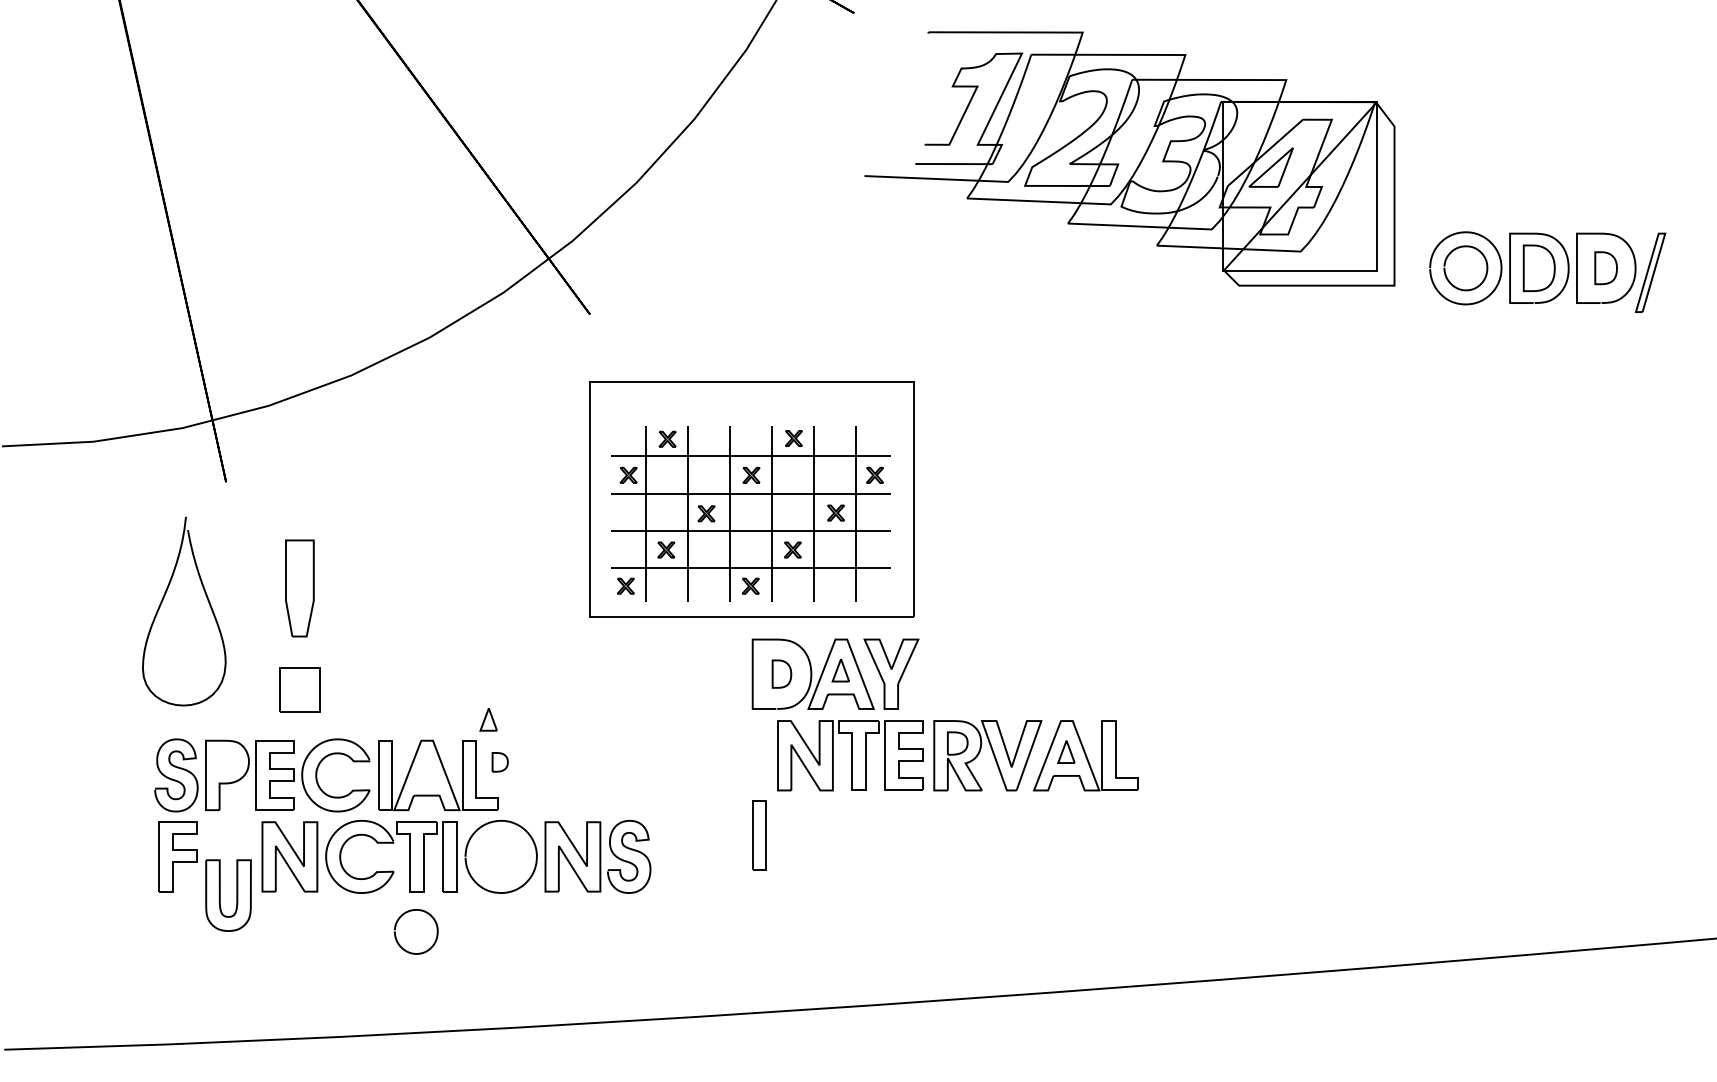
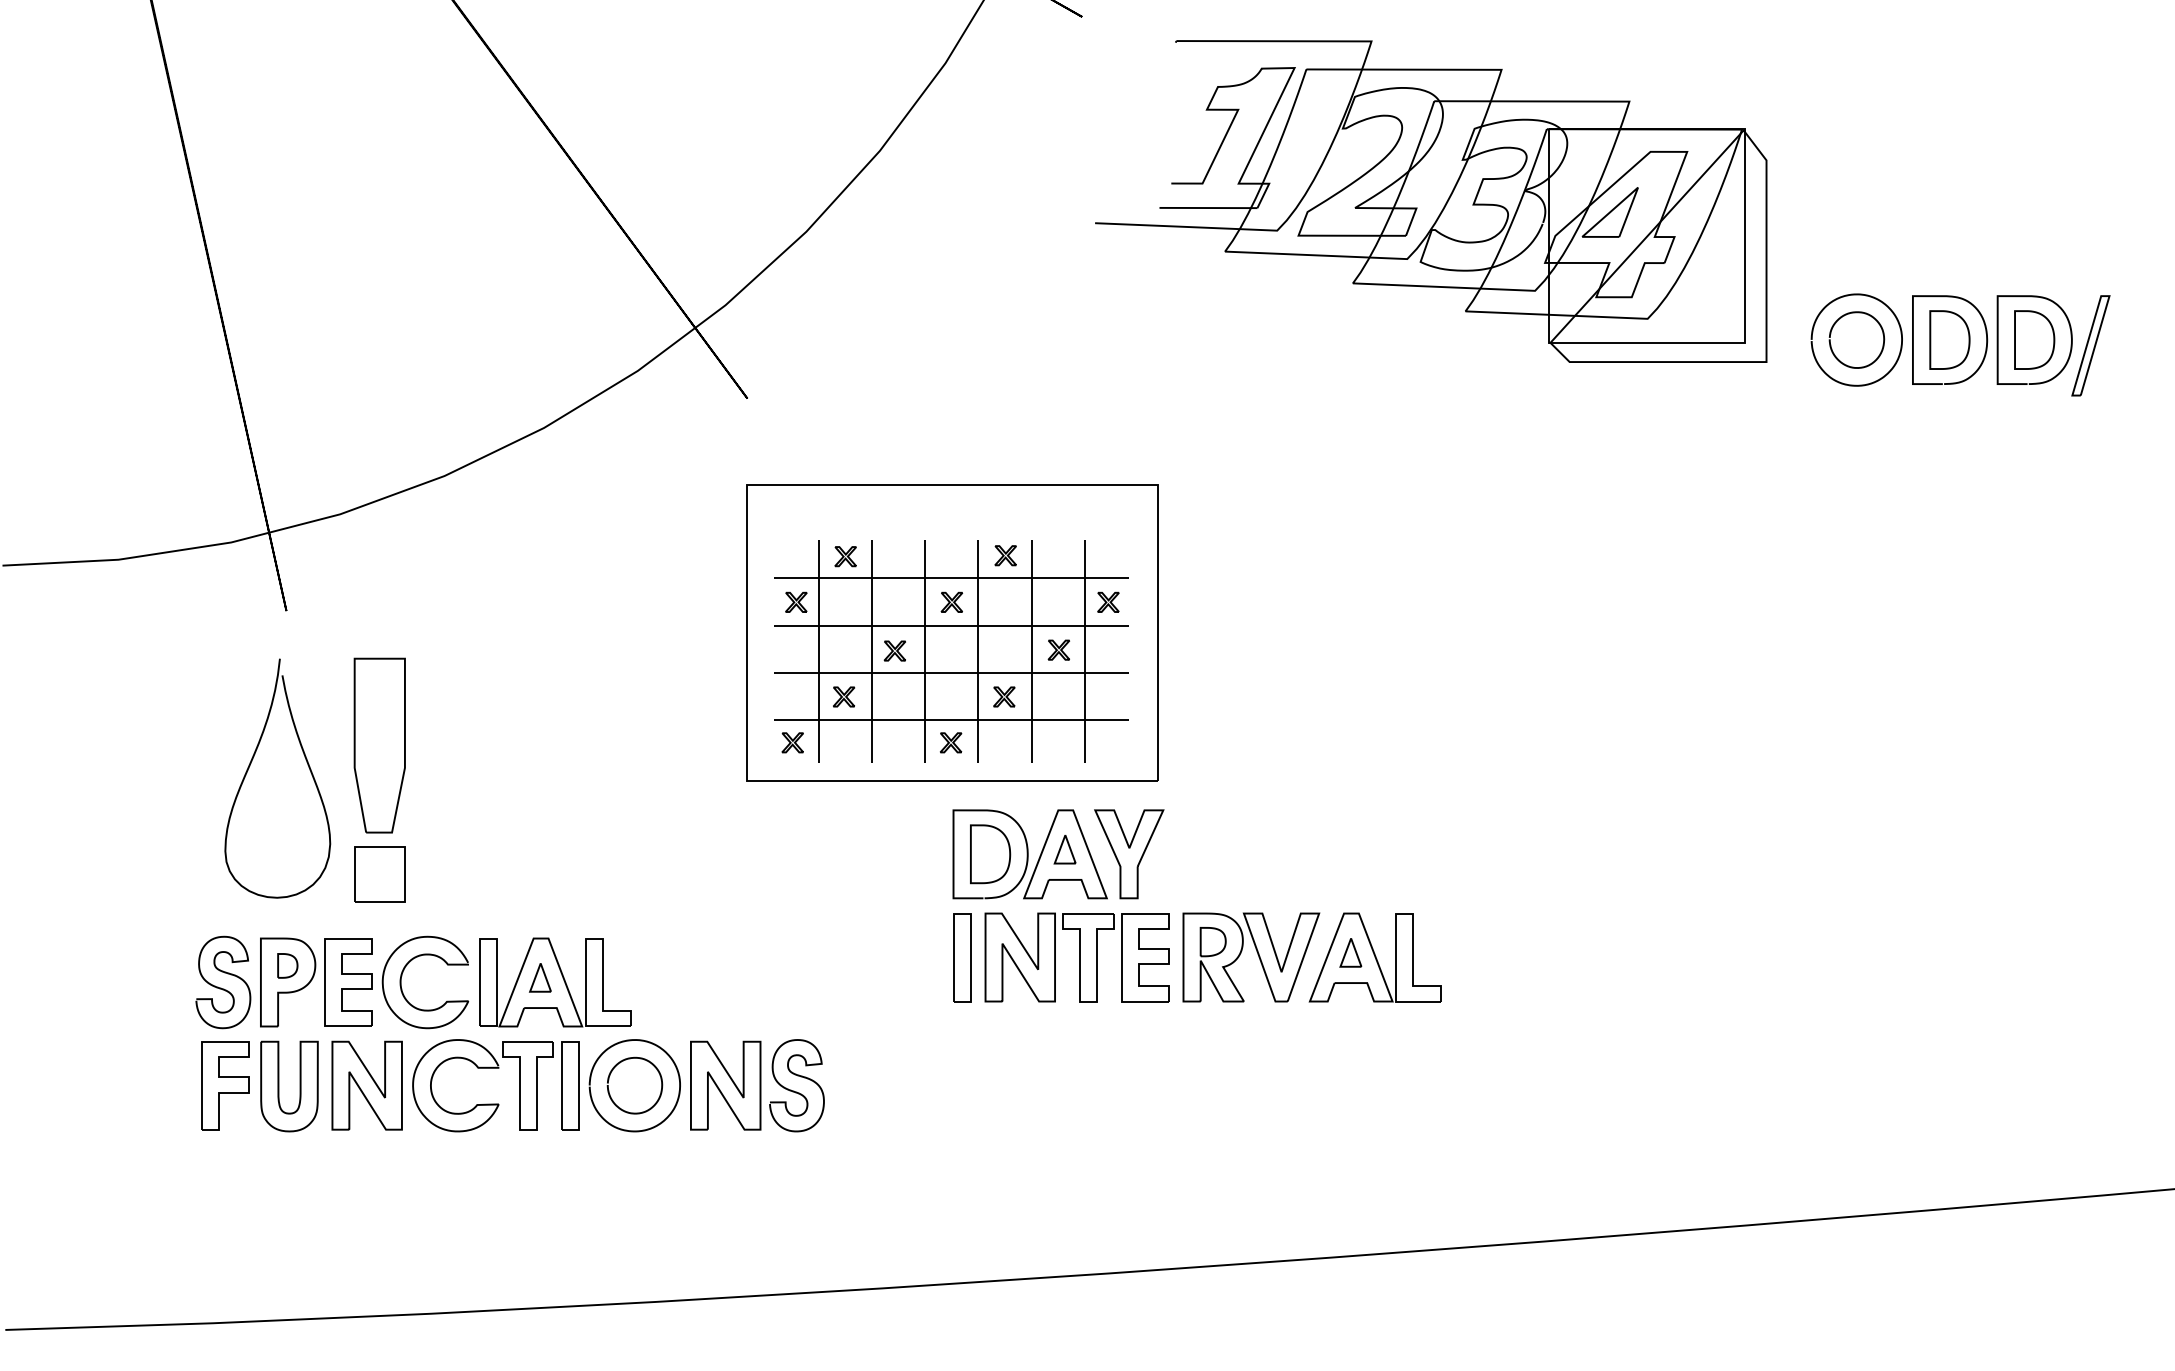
part: (1605, 267) -> (2033, 339), size x1.43
part: (299, 588) -> (379, 745), size x1.43
curve: (163, 600) -> (251, 764), moved
part: (781, 673) -> (989, 853), size x1.67
part: (488, 719) -> (540, 977), moved
part: (499, 762) -> (286, 966), moved
part: (759, 835) -> (962, 957), moved
part: (220, 895) -> (279, 1086), moved
curve: (436, 931) -> (660, 1085), moved

